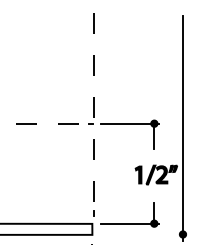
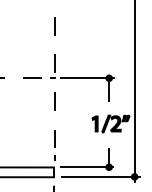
line: (145, 234) -> (101, 176), added

